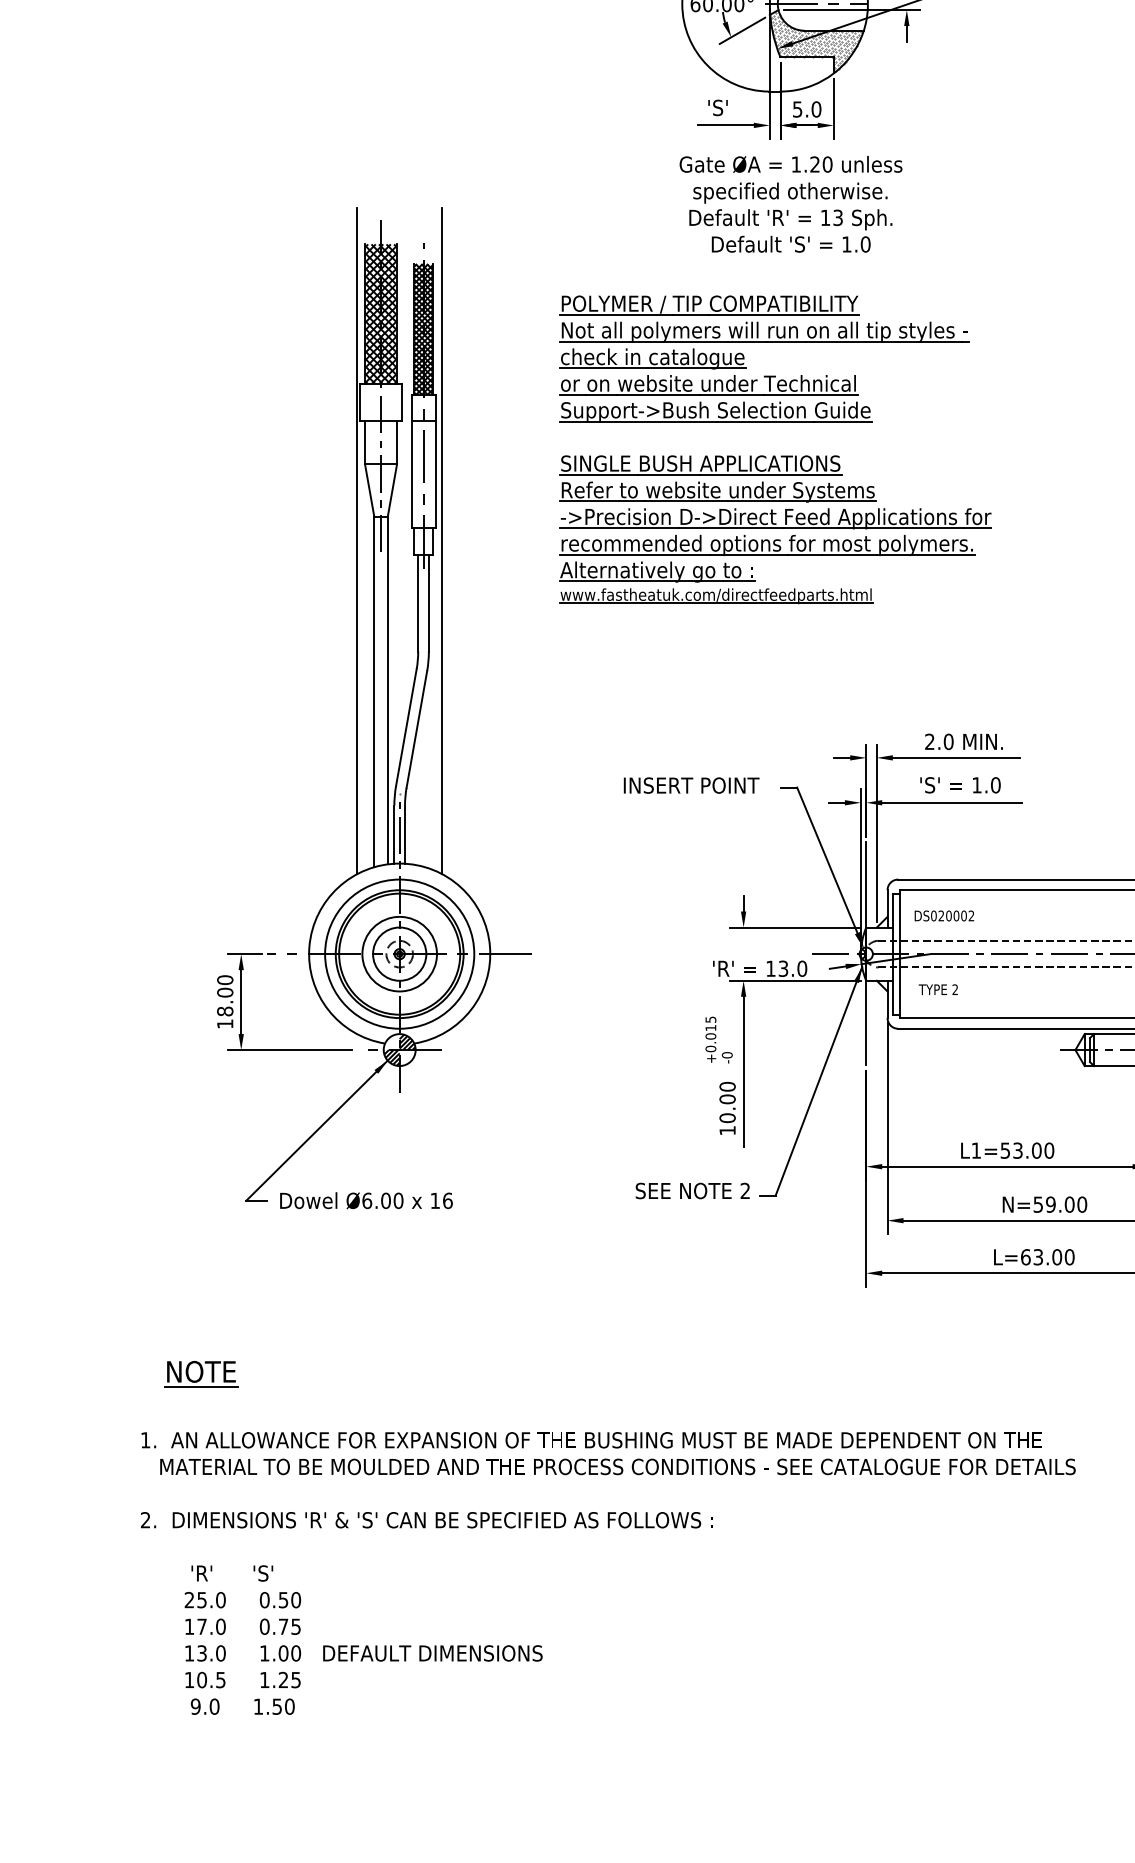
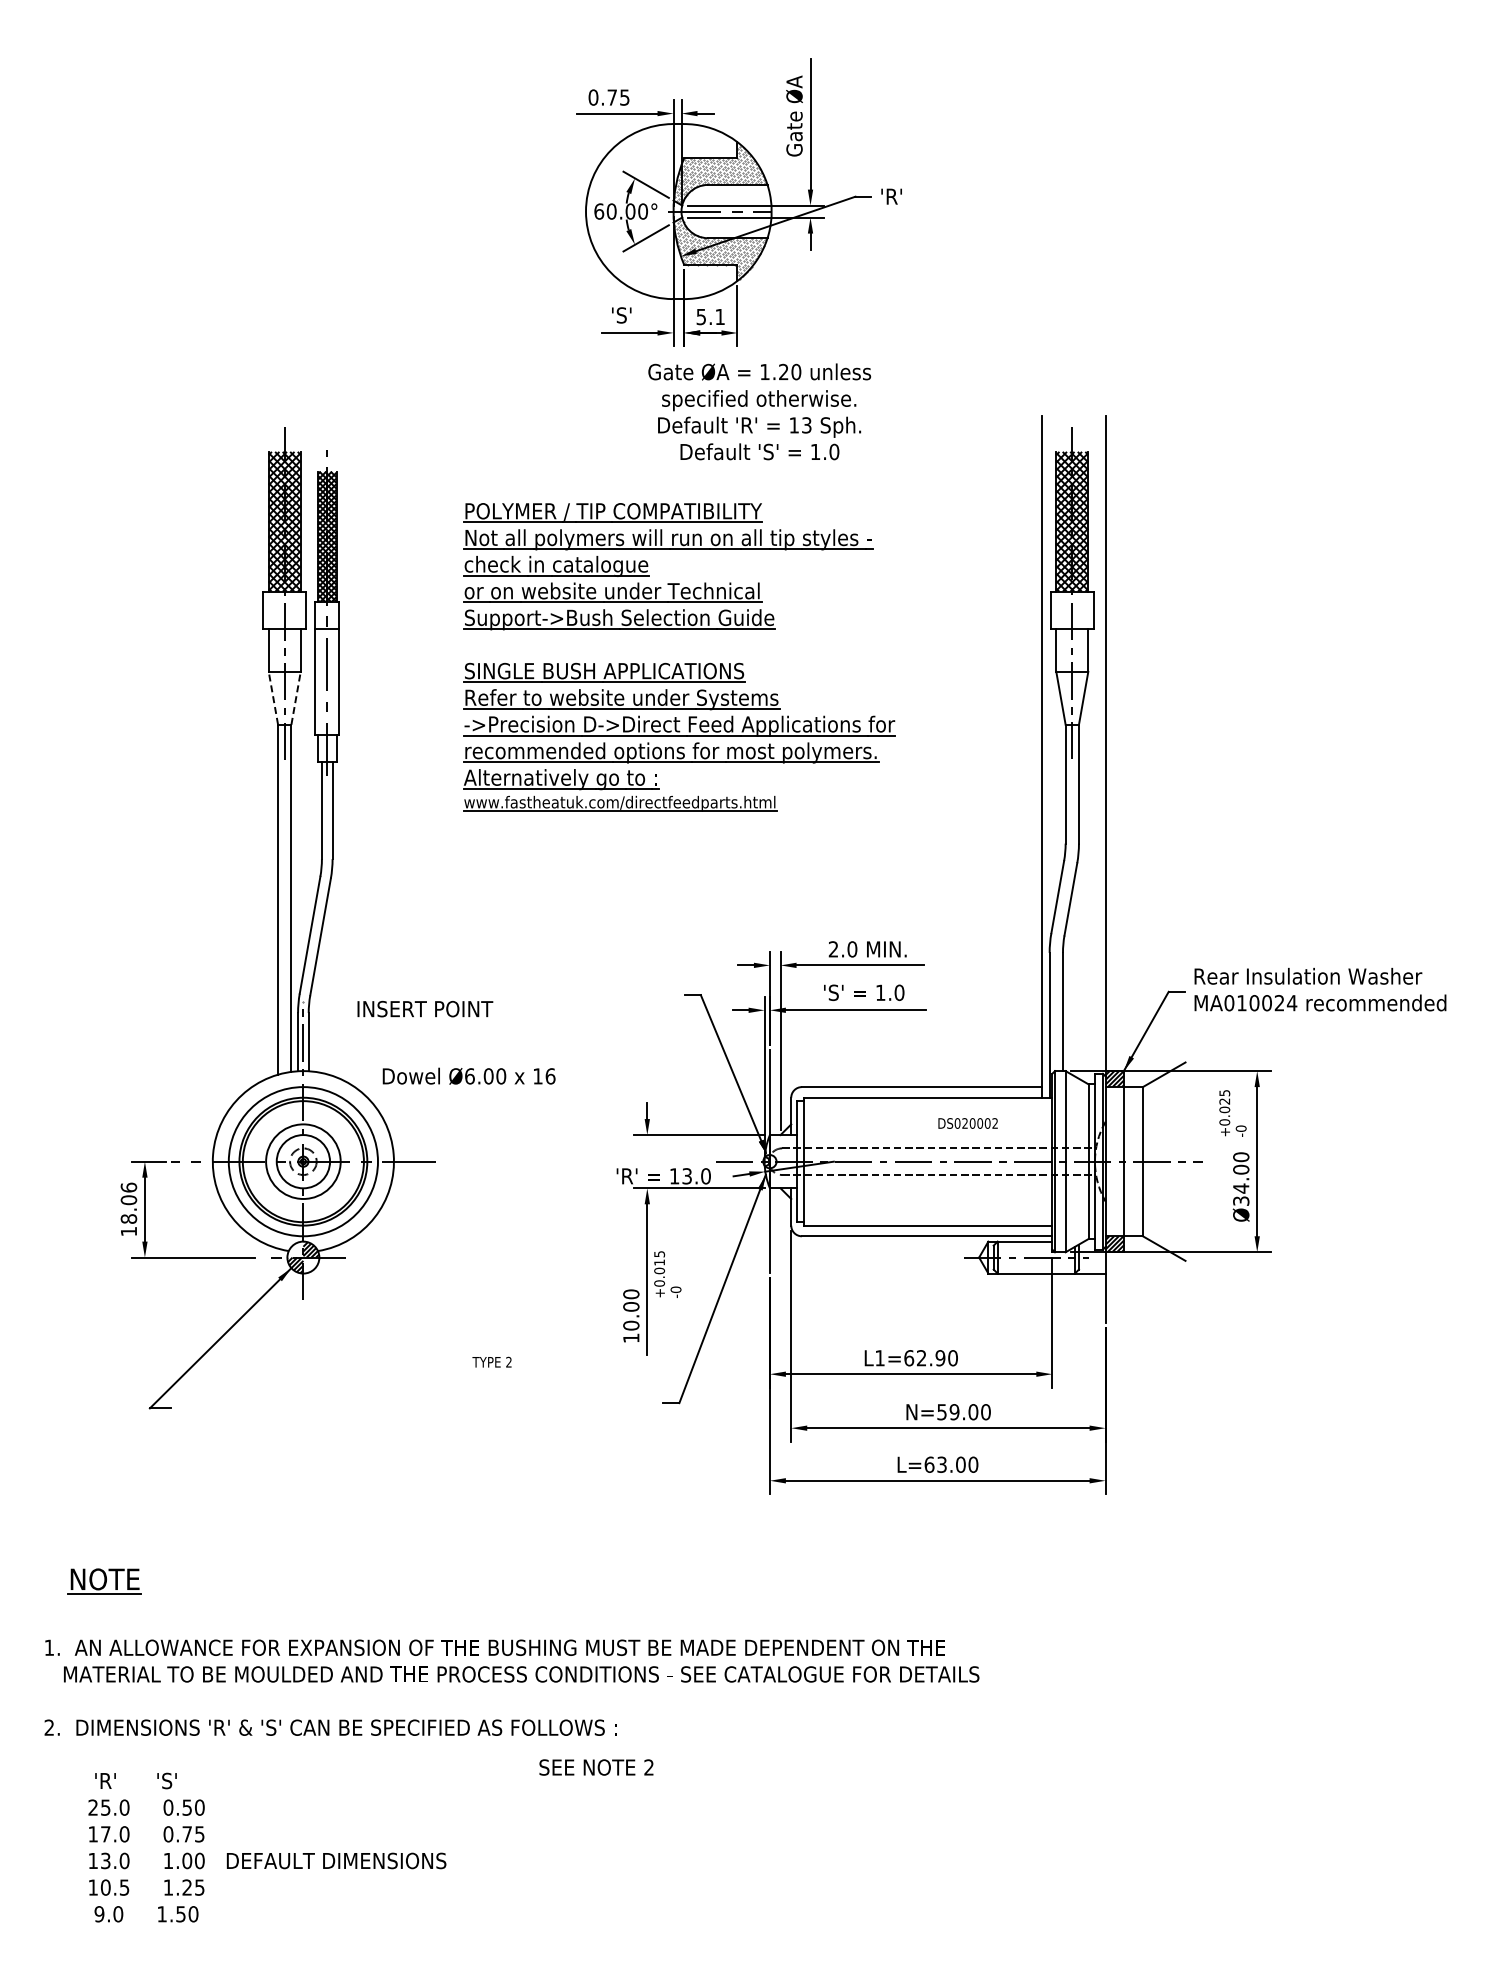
text: (816, 108) -> (720, 316), 5.0 -> 5.1
text: (790, 203) -> (759, 411), moved
line: (369, 490) -> (273, 698), solid -> dashed
line: (392, 490) -> (296, 698), solid -> dashed
line: (356, 540) -> (260, 748), removed
line: (442, 540) -> (346, 748), removed
text: (691, 784) -> (425, 1008), moved
text: (943, 915) -> (967, 1123), moved
text: (224, 979) -> (128, 1187), 18.00 -> 18.06
text: (937, 988) -> (491, 1361), moved
text: (718, 1039) -> (667, 1274), moved
text: (1020, 1150) -> (924, 1358), L1=53.00 -> L1=62.90
text: (692, 1190) -> (596, 1767), moved
text: (365, 1199) -> (468, 1075), moved

